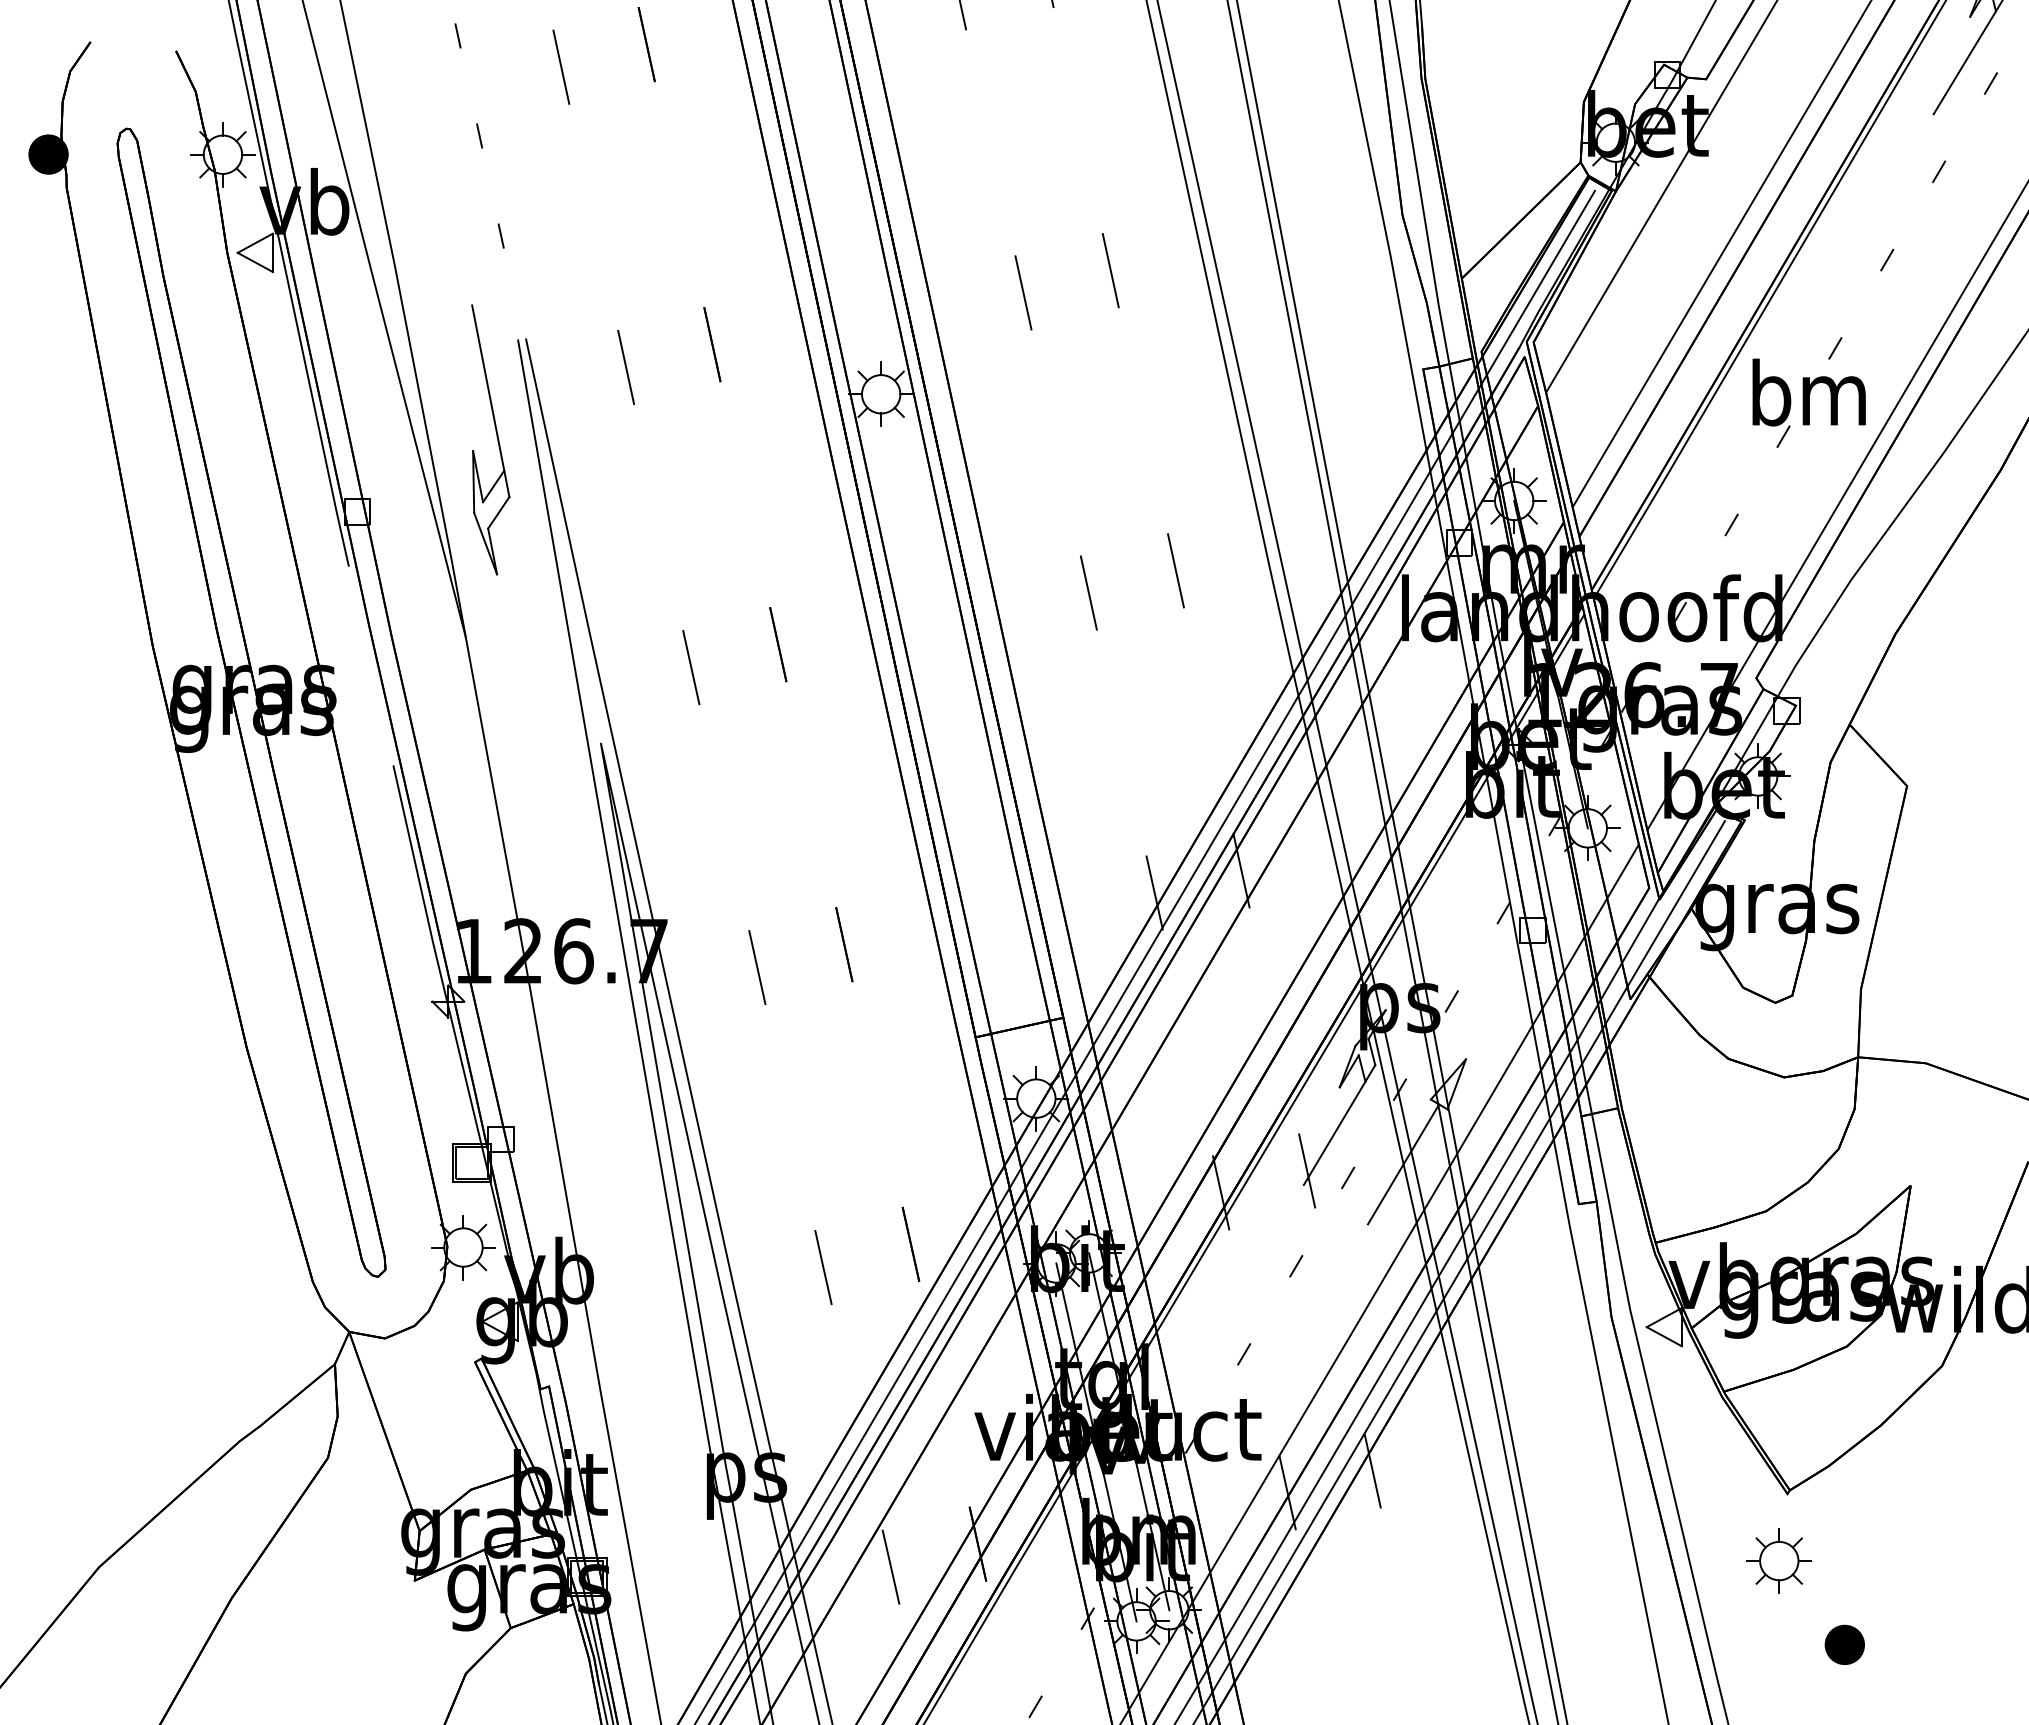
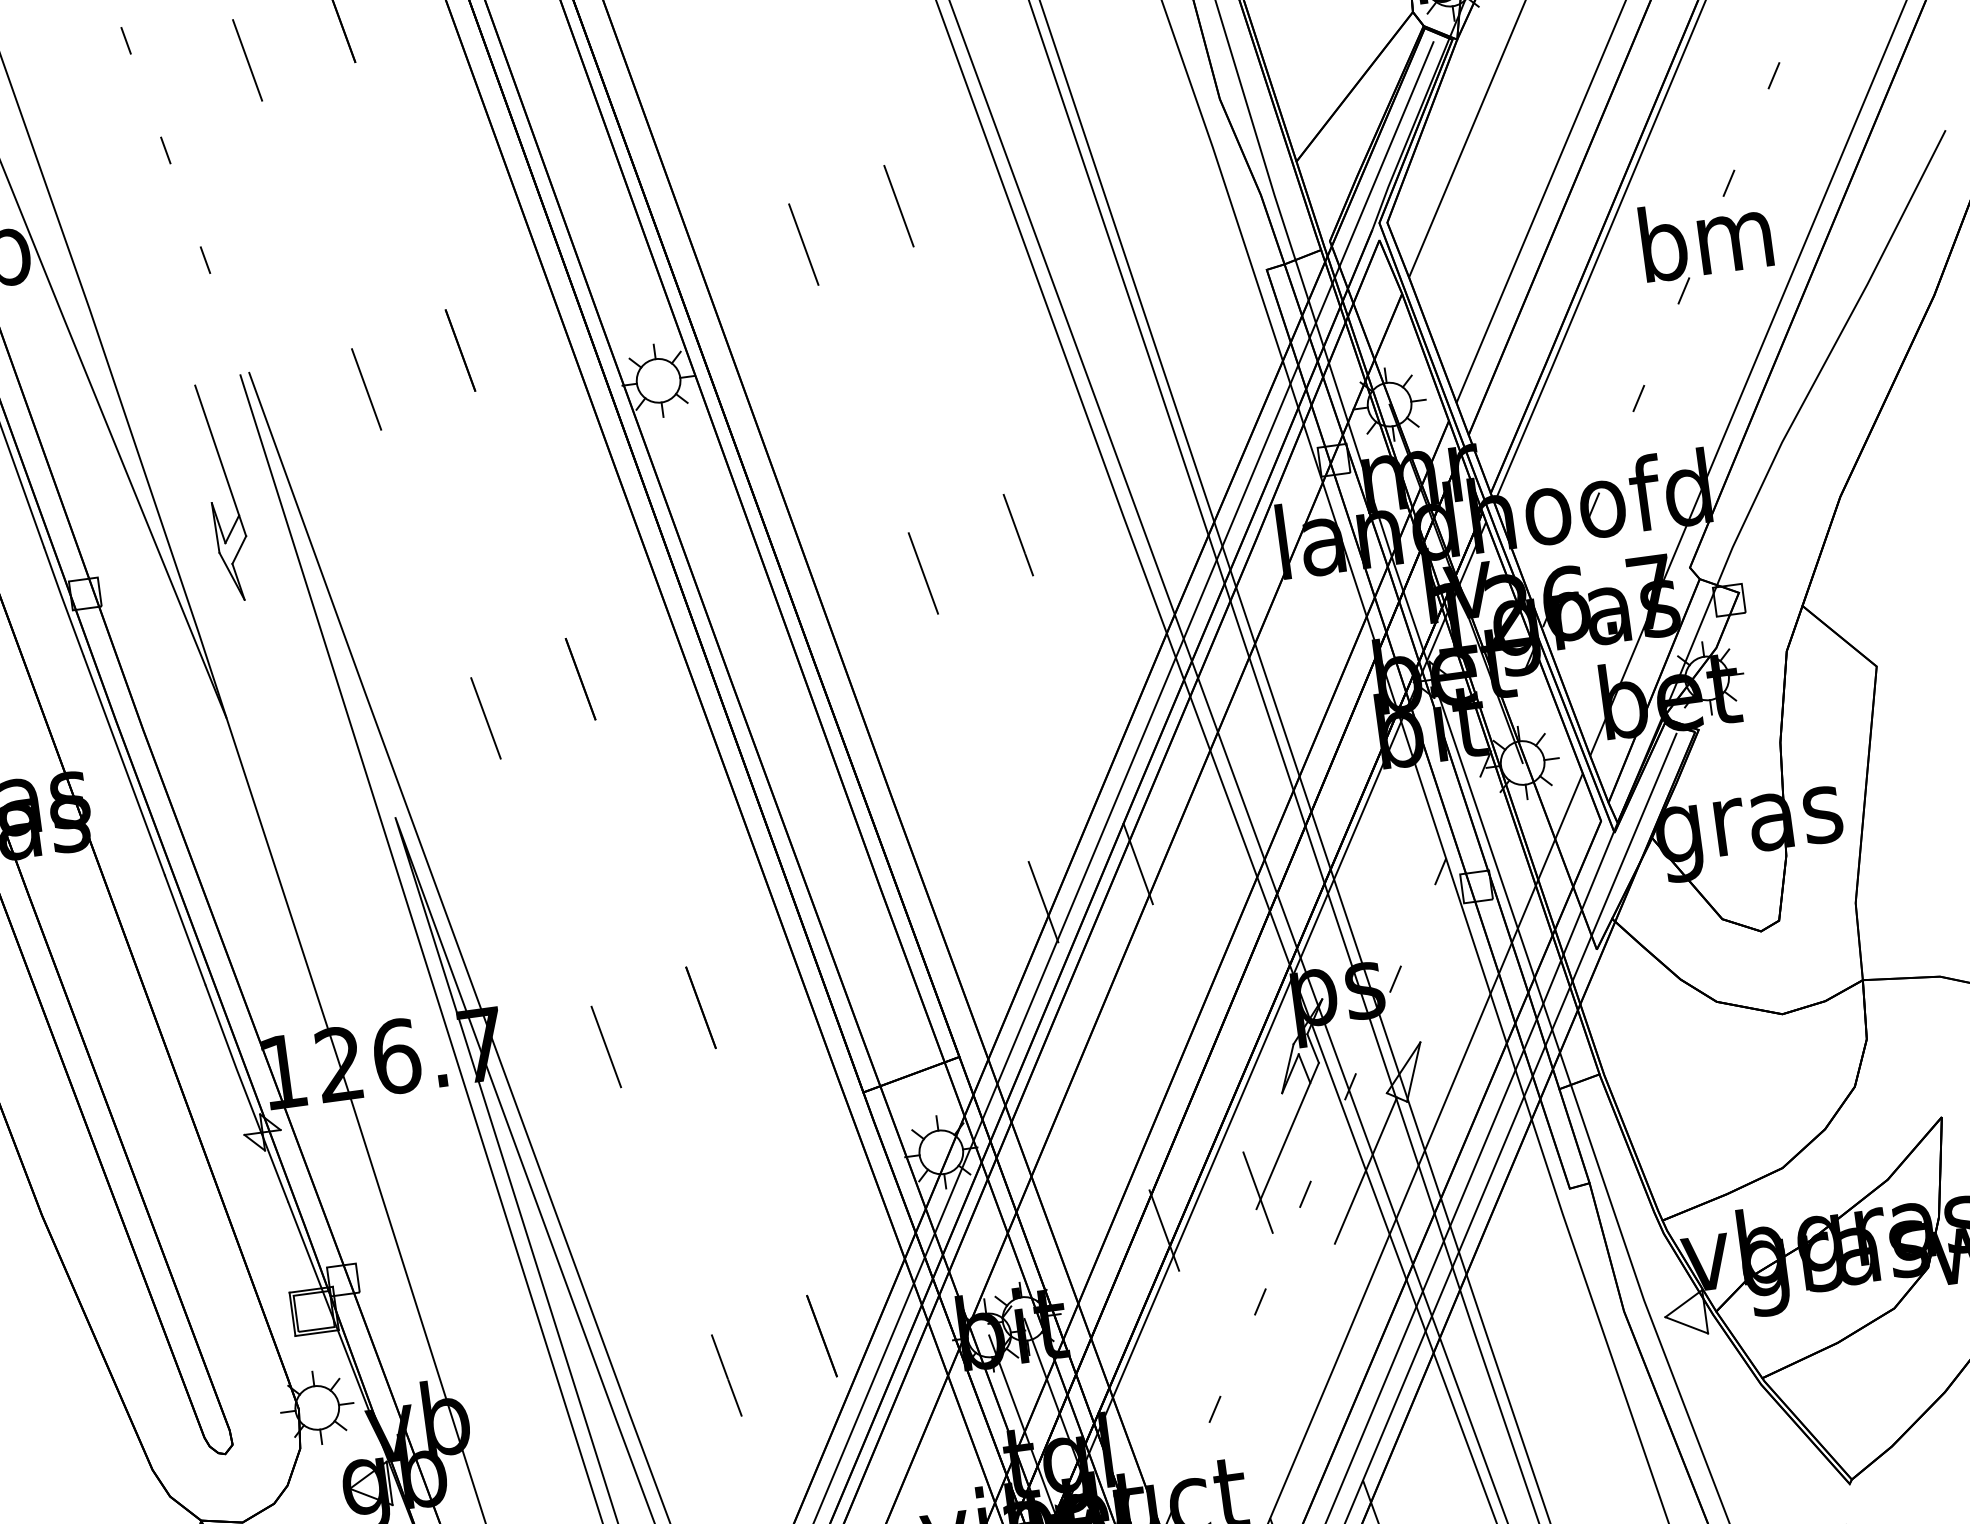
part: (490, 440) -> (224, 492), size x0.71
line: (370, 666) -> (123, 766), added

